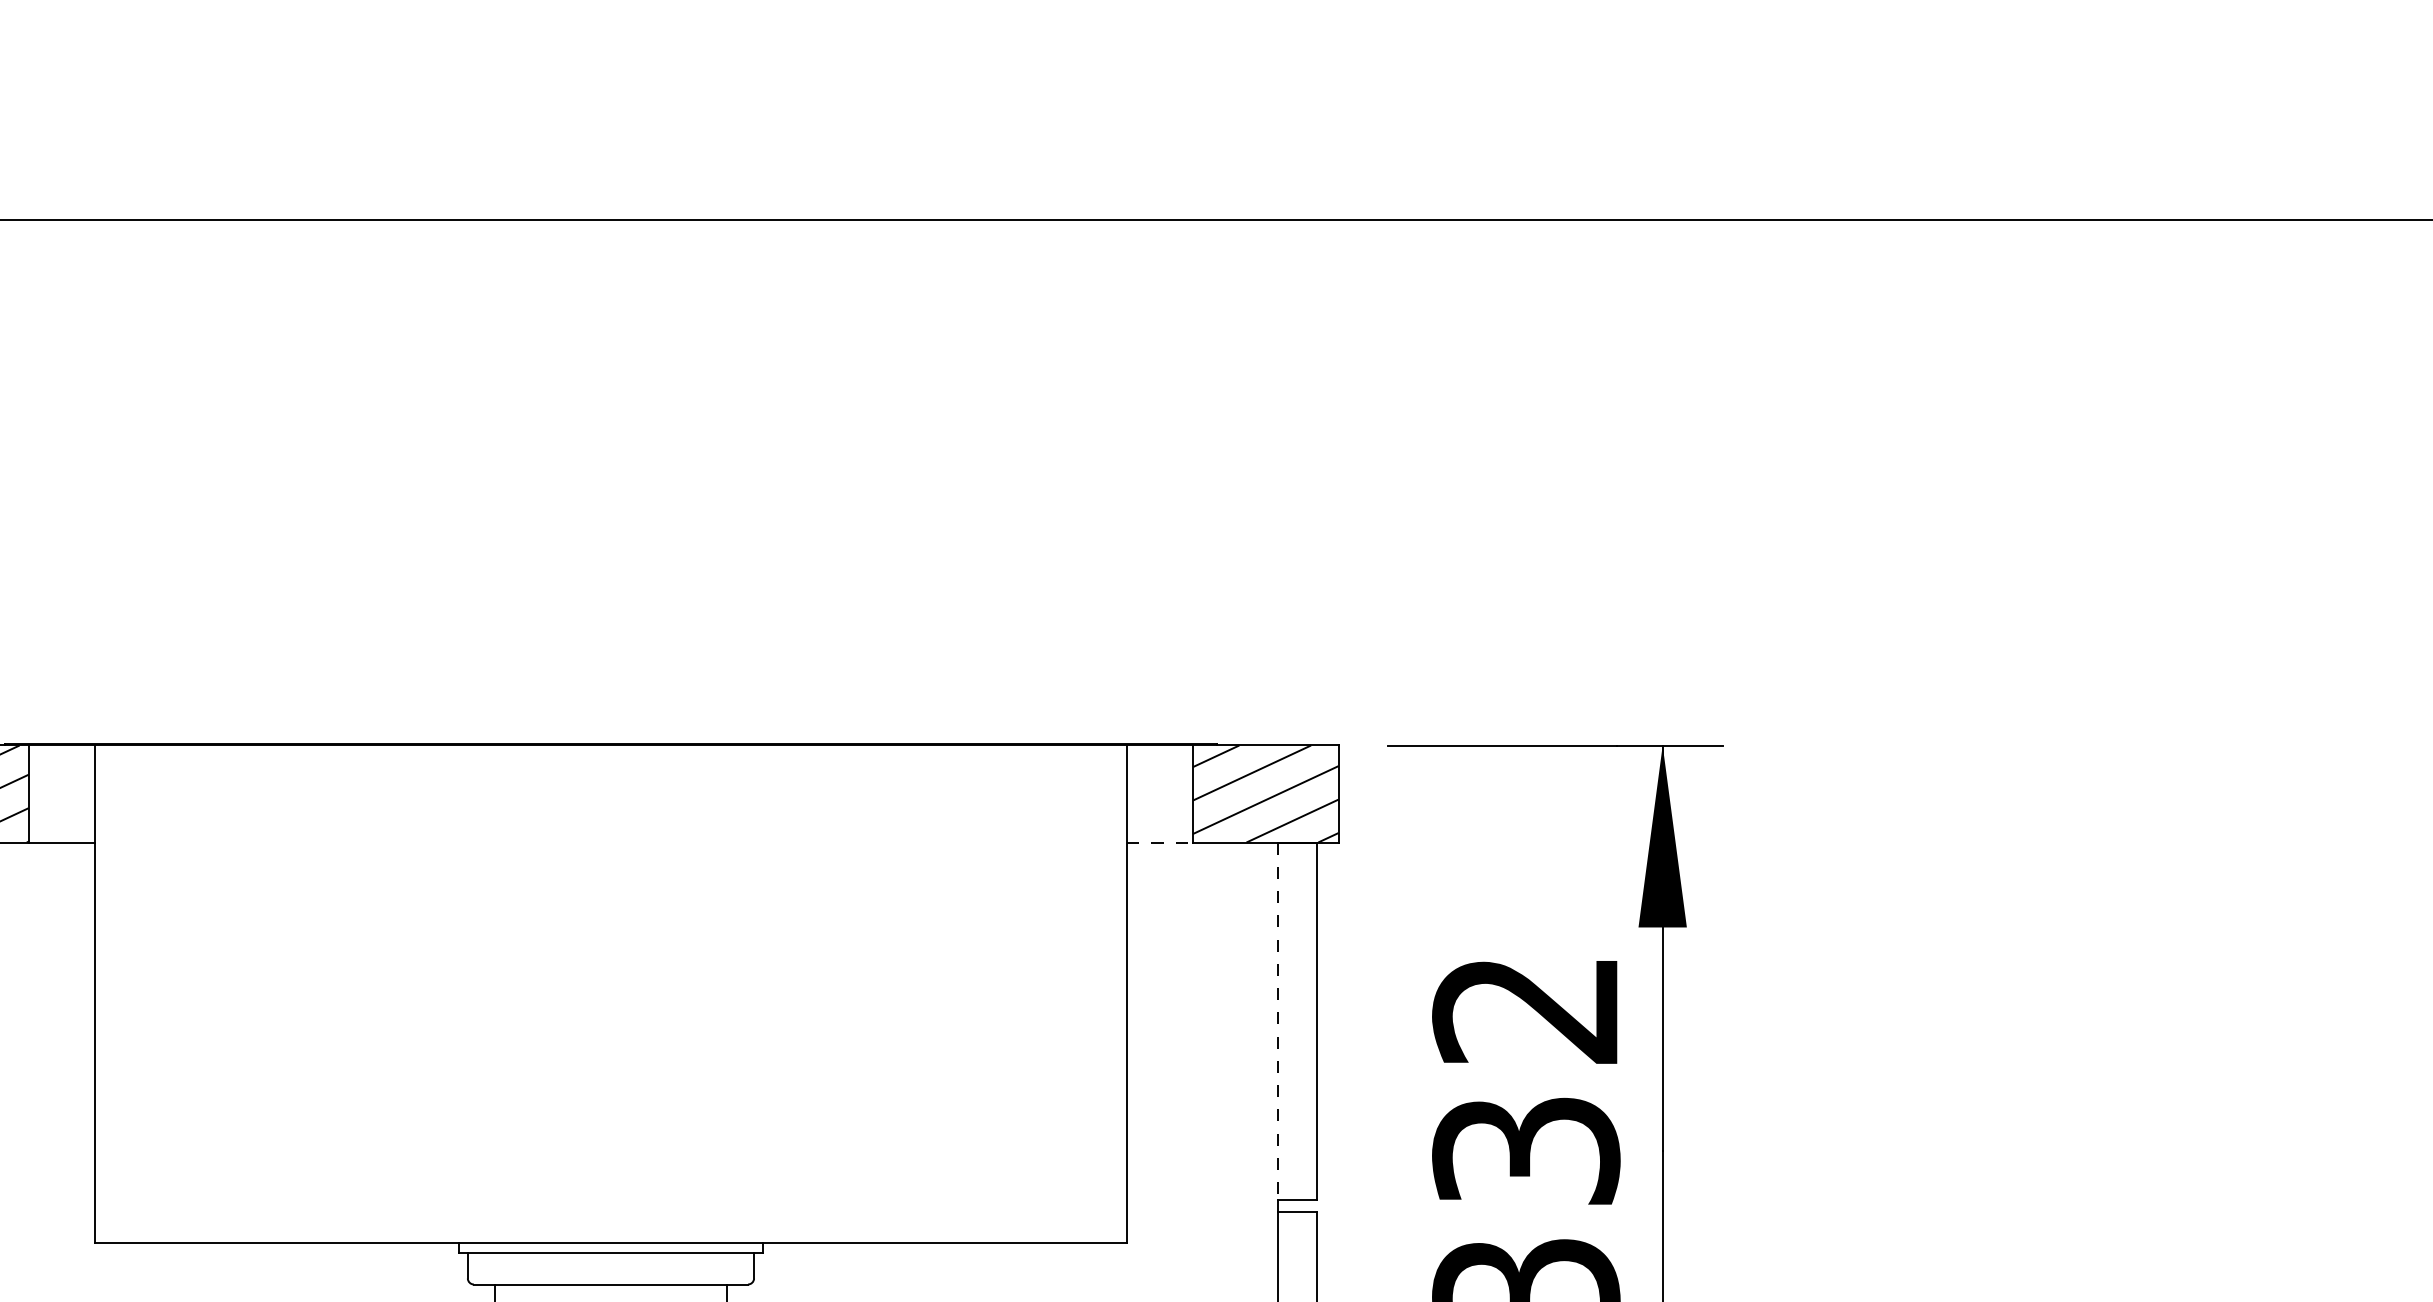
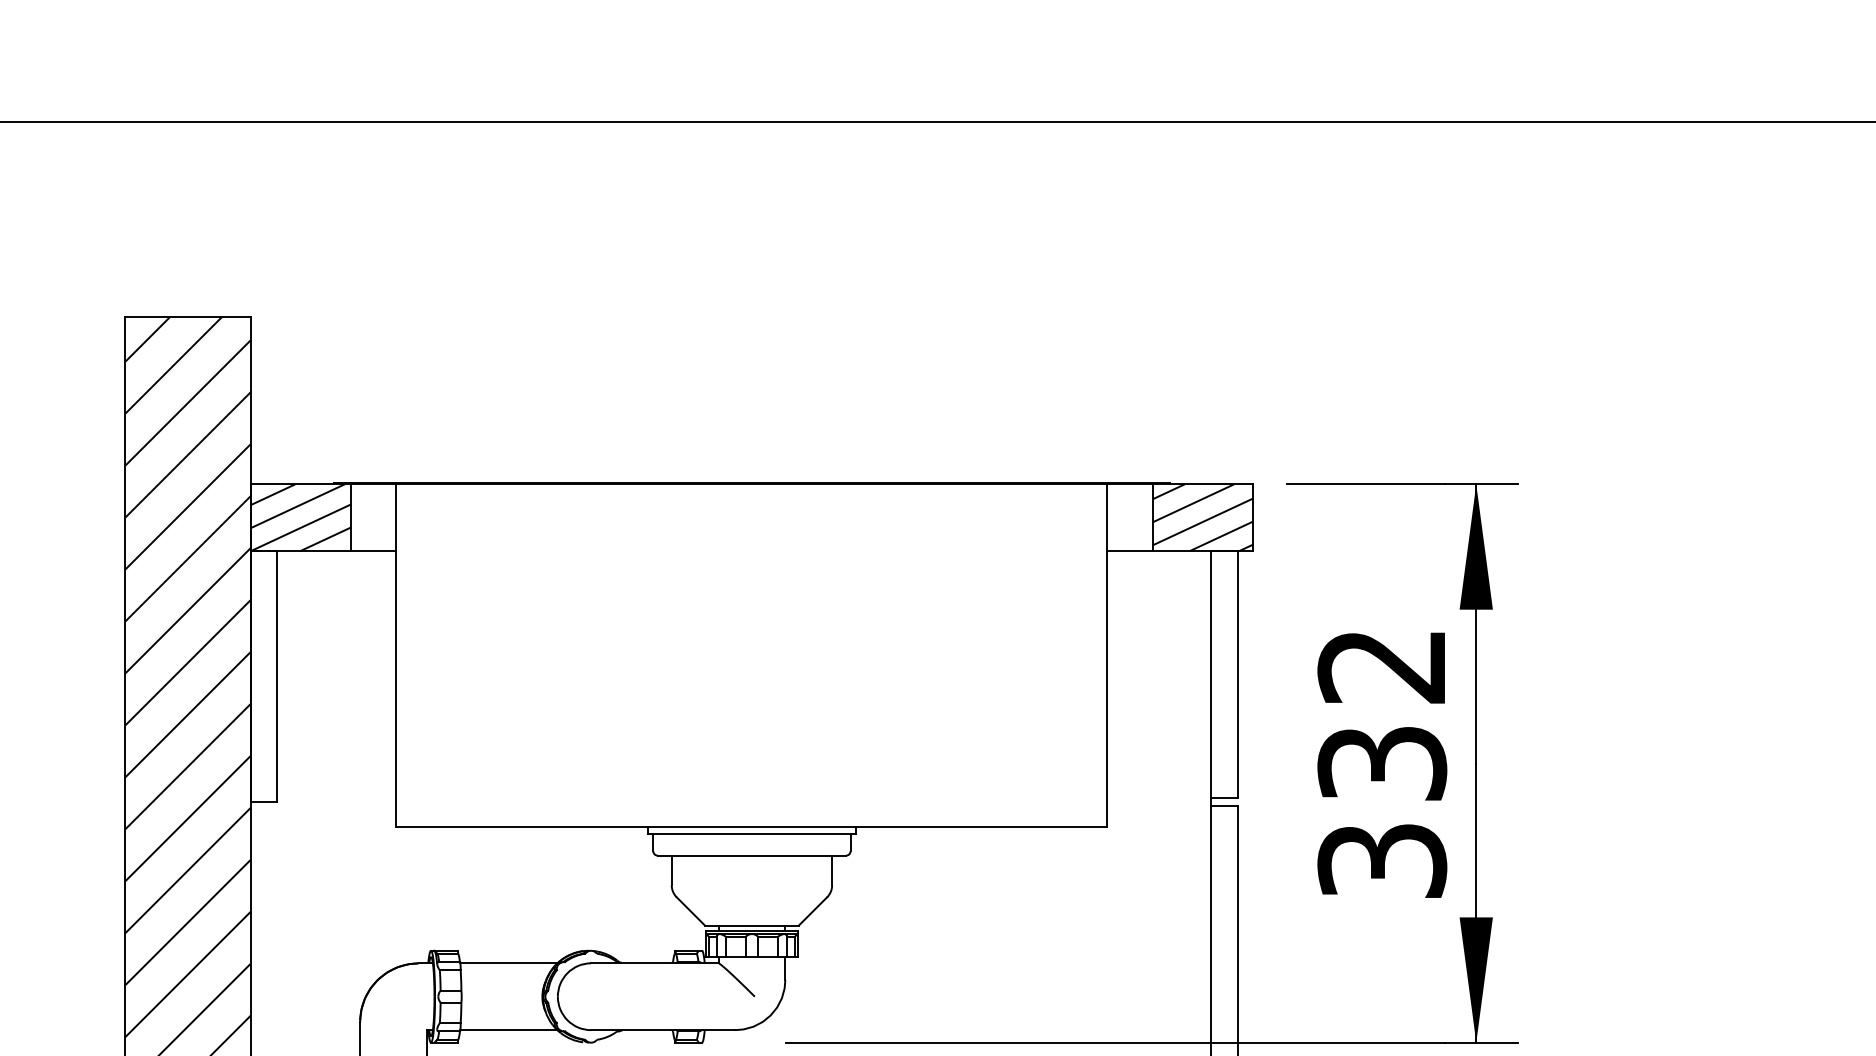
line: (1160, 842) -> (1130, 551), dashed -> solid
line: (1278, 1021) -> (1211, 674), dashed -> solid

